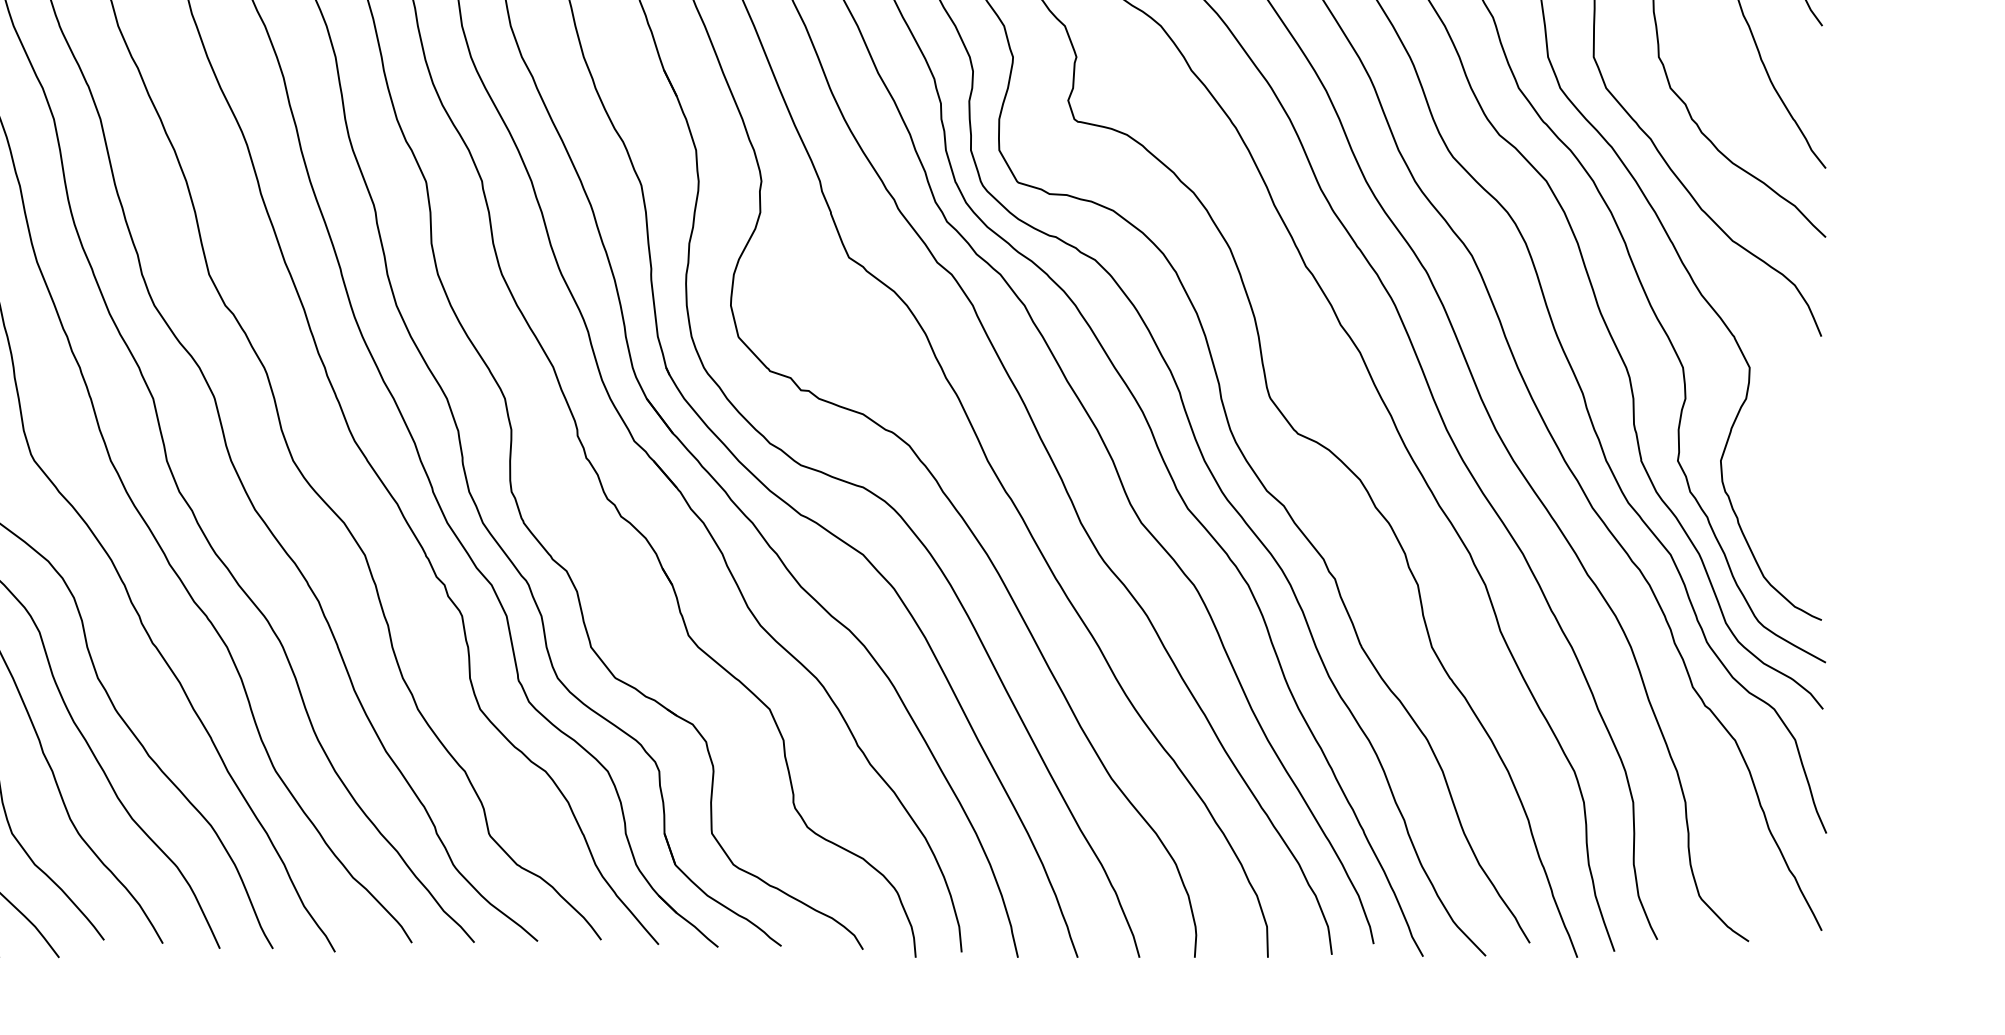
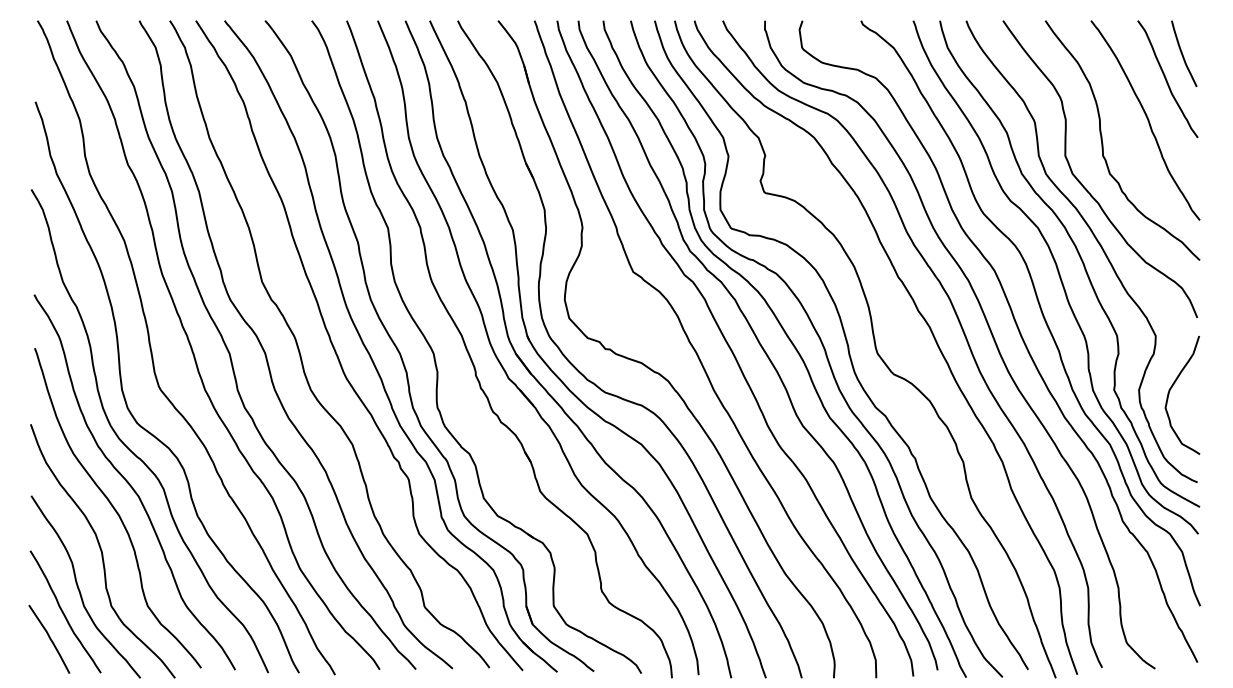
curve: (1776, 459) -> (1171, 389), added

